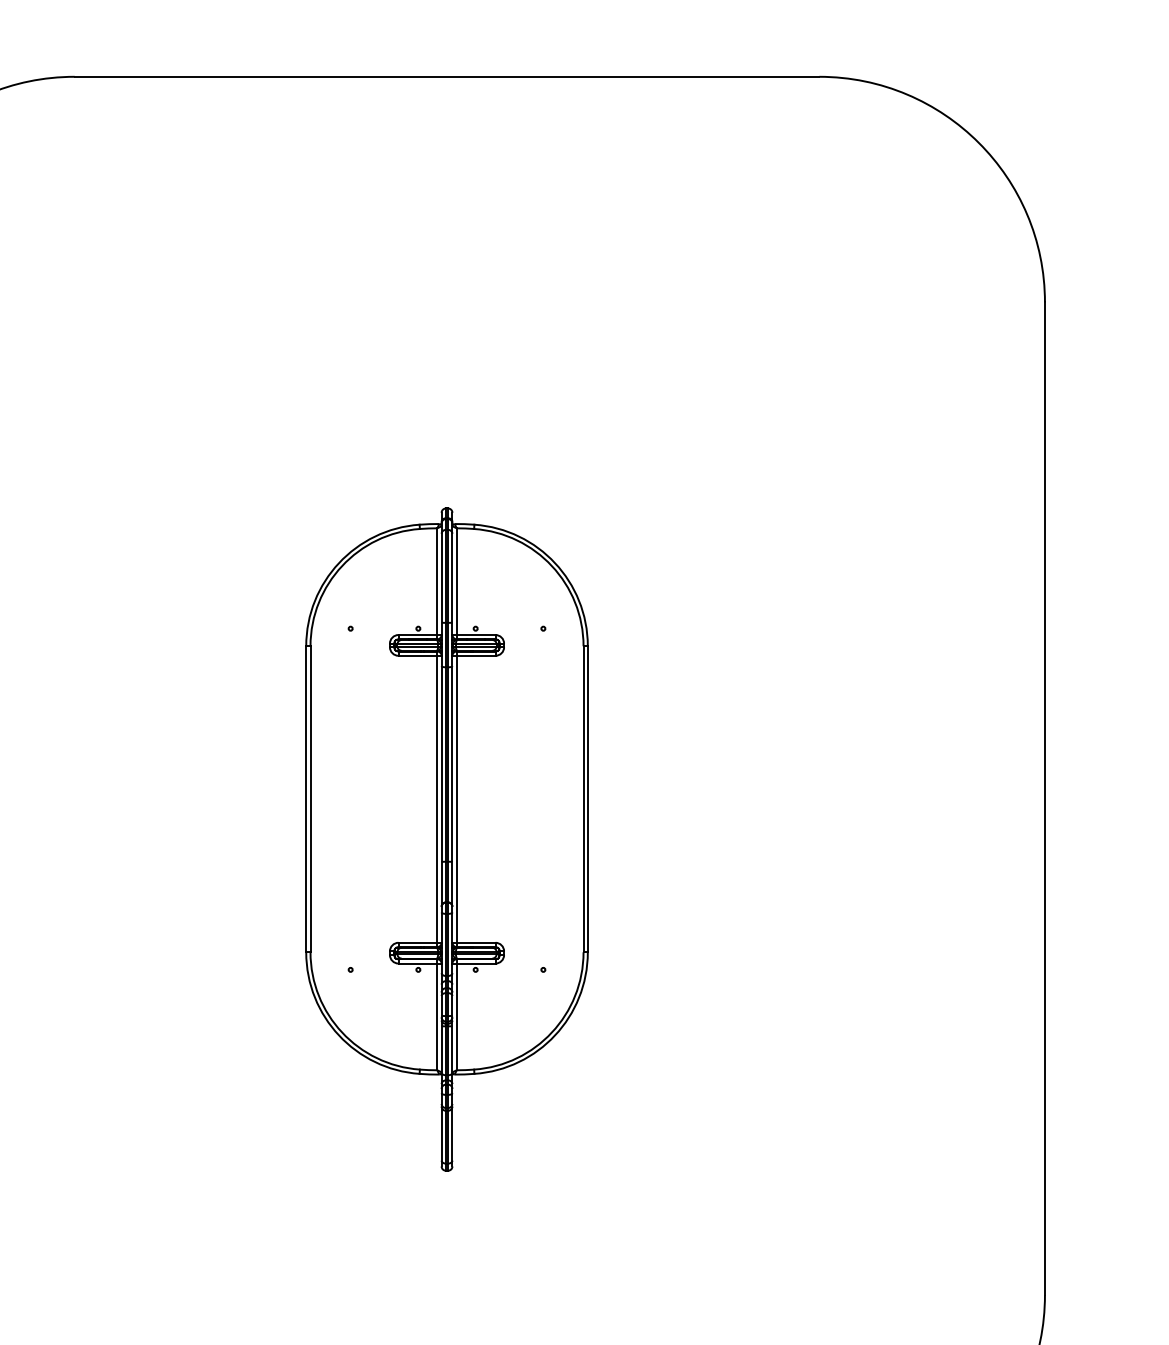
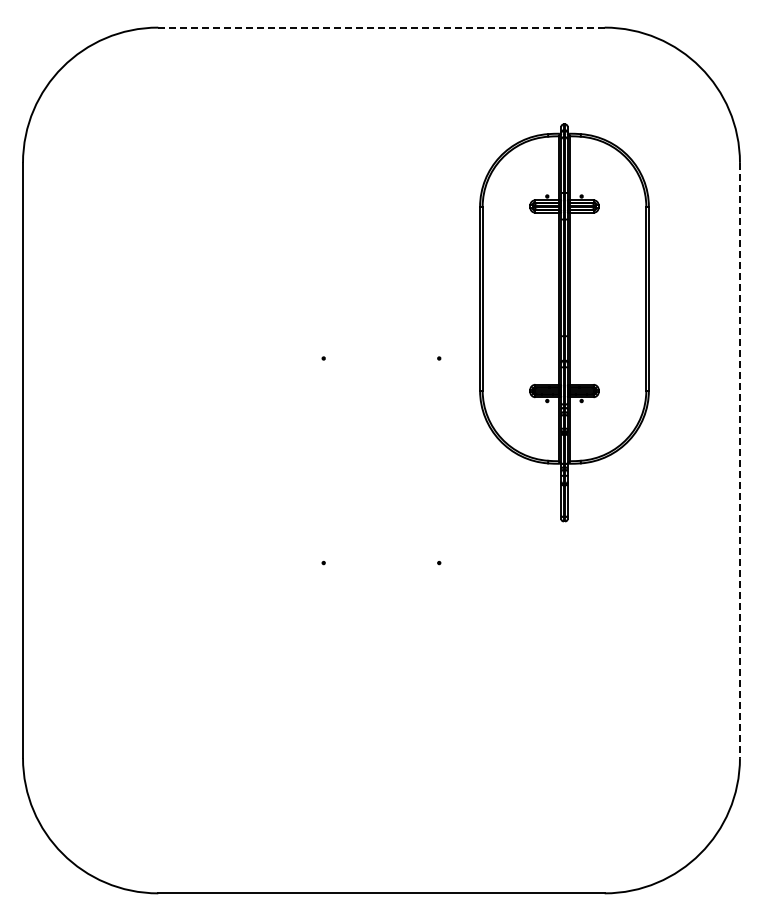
line: (447, 76) -> (381, 27), solid -> dashed
line: (1044, 798) -> (739, 460), solid -> dashed
part: (447, 838) -> (564, 322), moved

